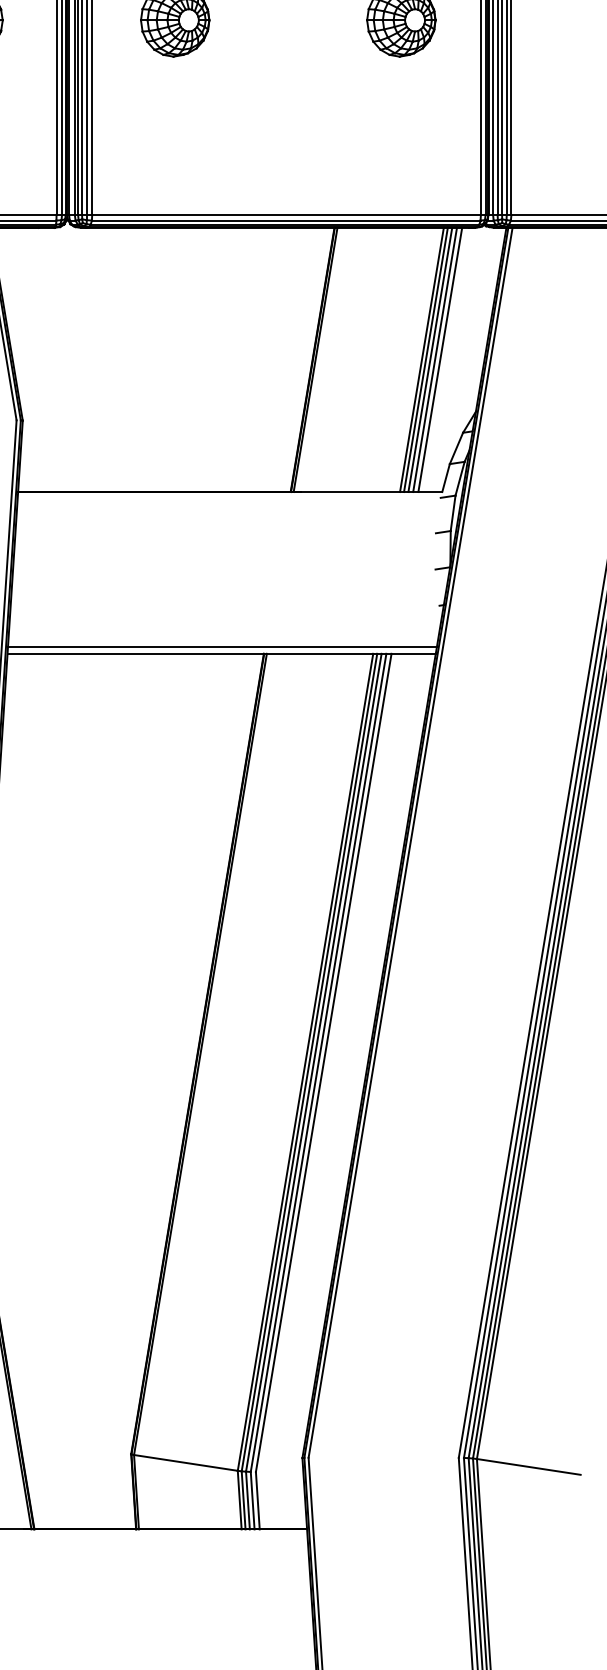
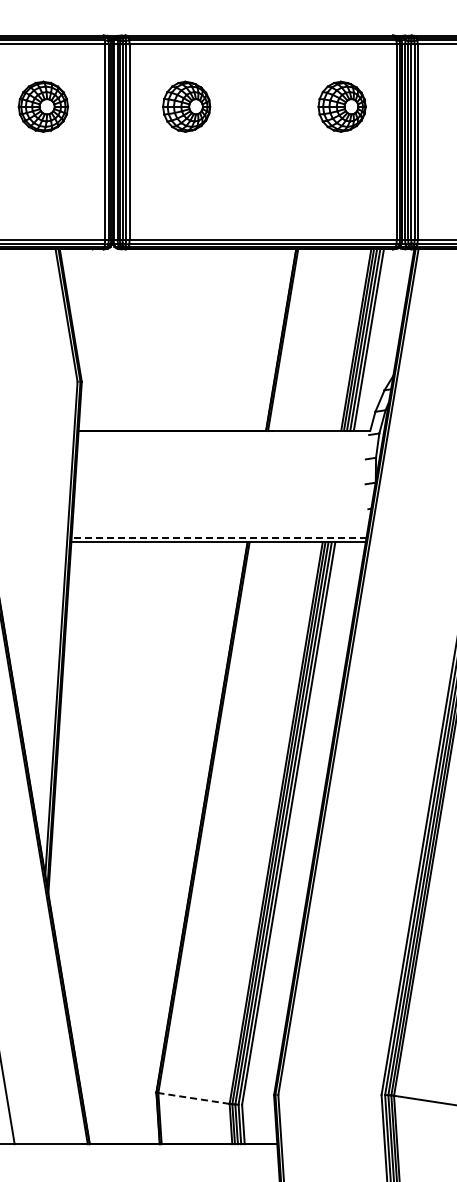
line: (221, 646) -> (218, 537), solid -> dashed
line: (185, 1462) -> (193, 1098), solid -> dashed

